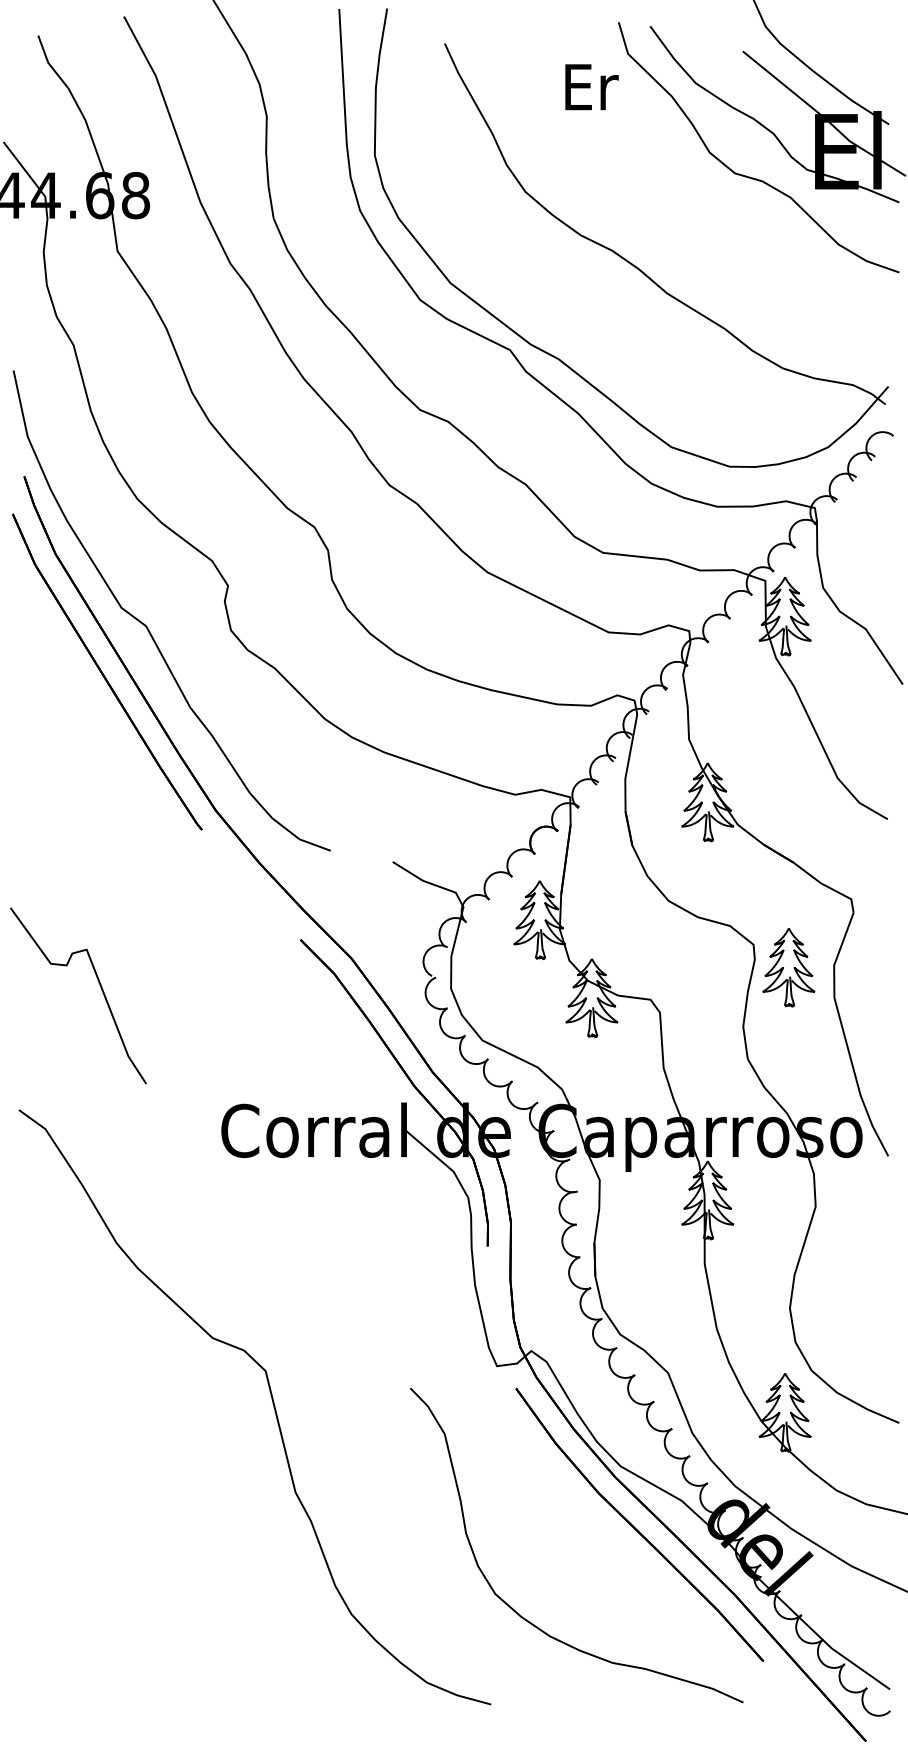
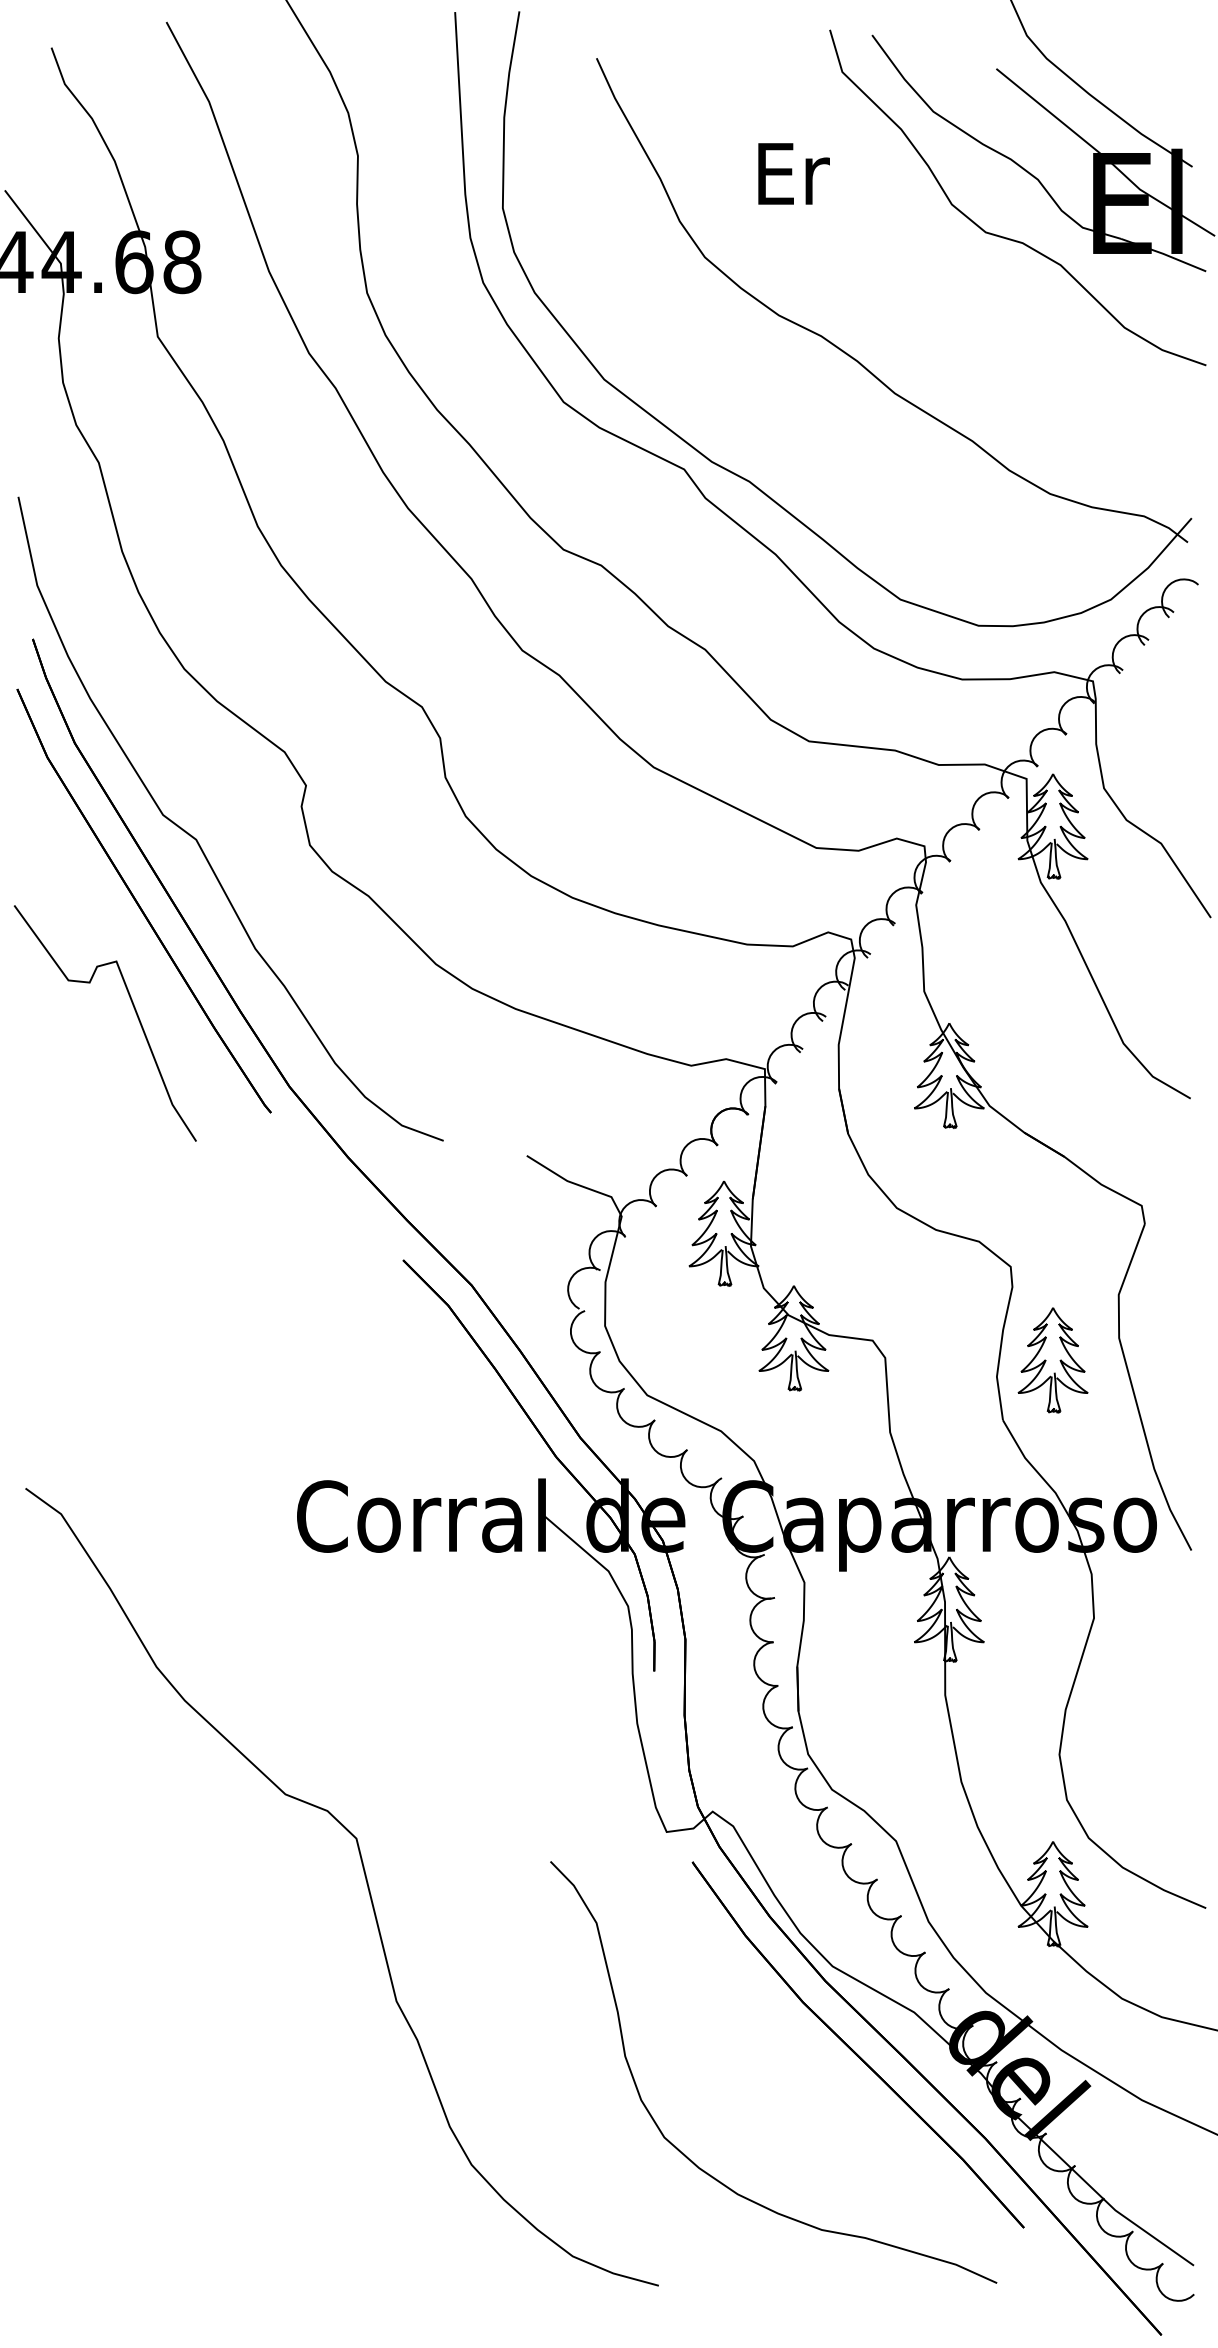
text: (591, 86) -> (793, 173), moved
part: (788, 967) -> (1052, 1360), moved
curve: (100, 988) -> (135, 1013), moved

